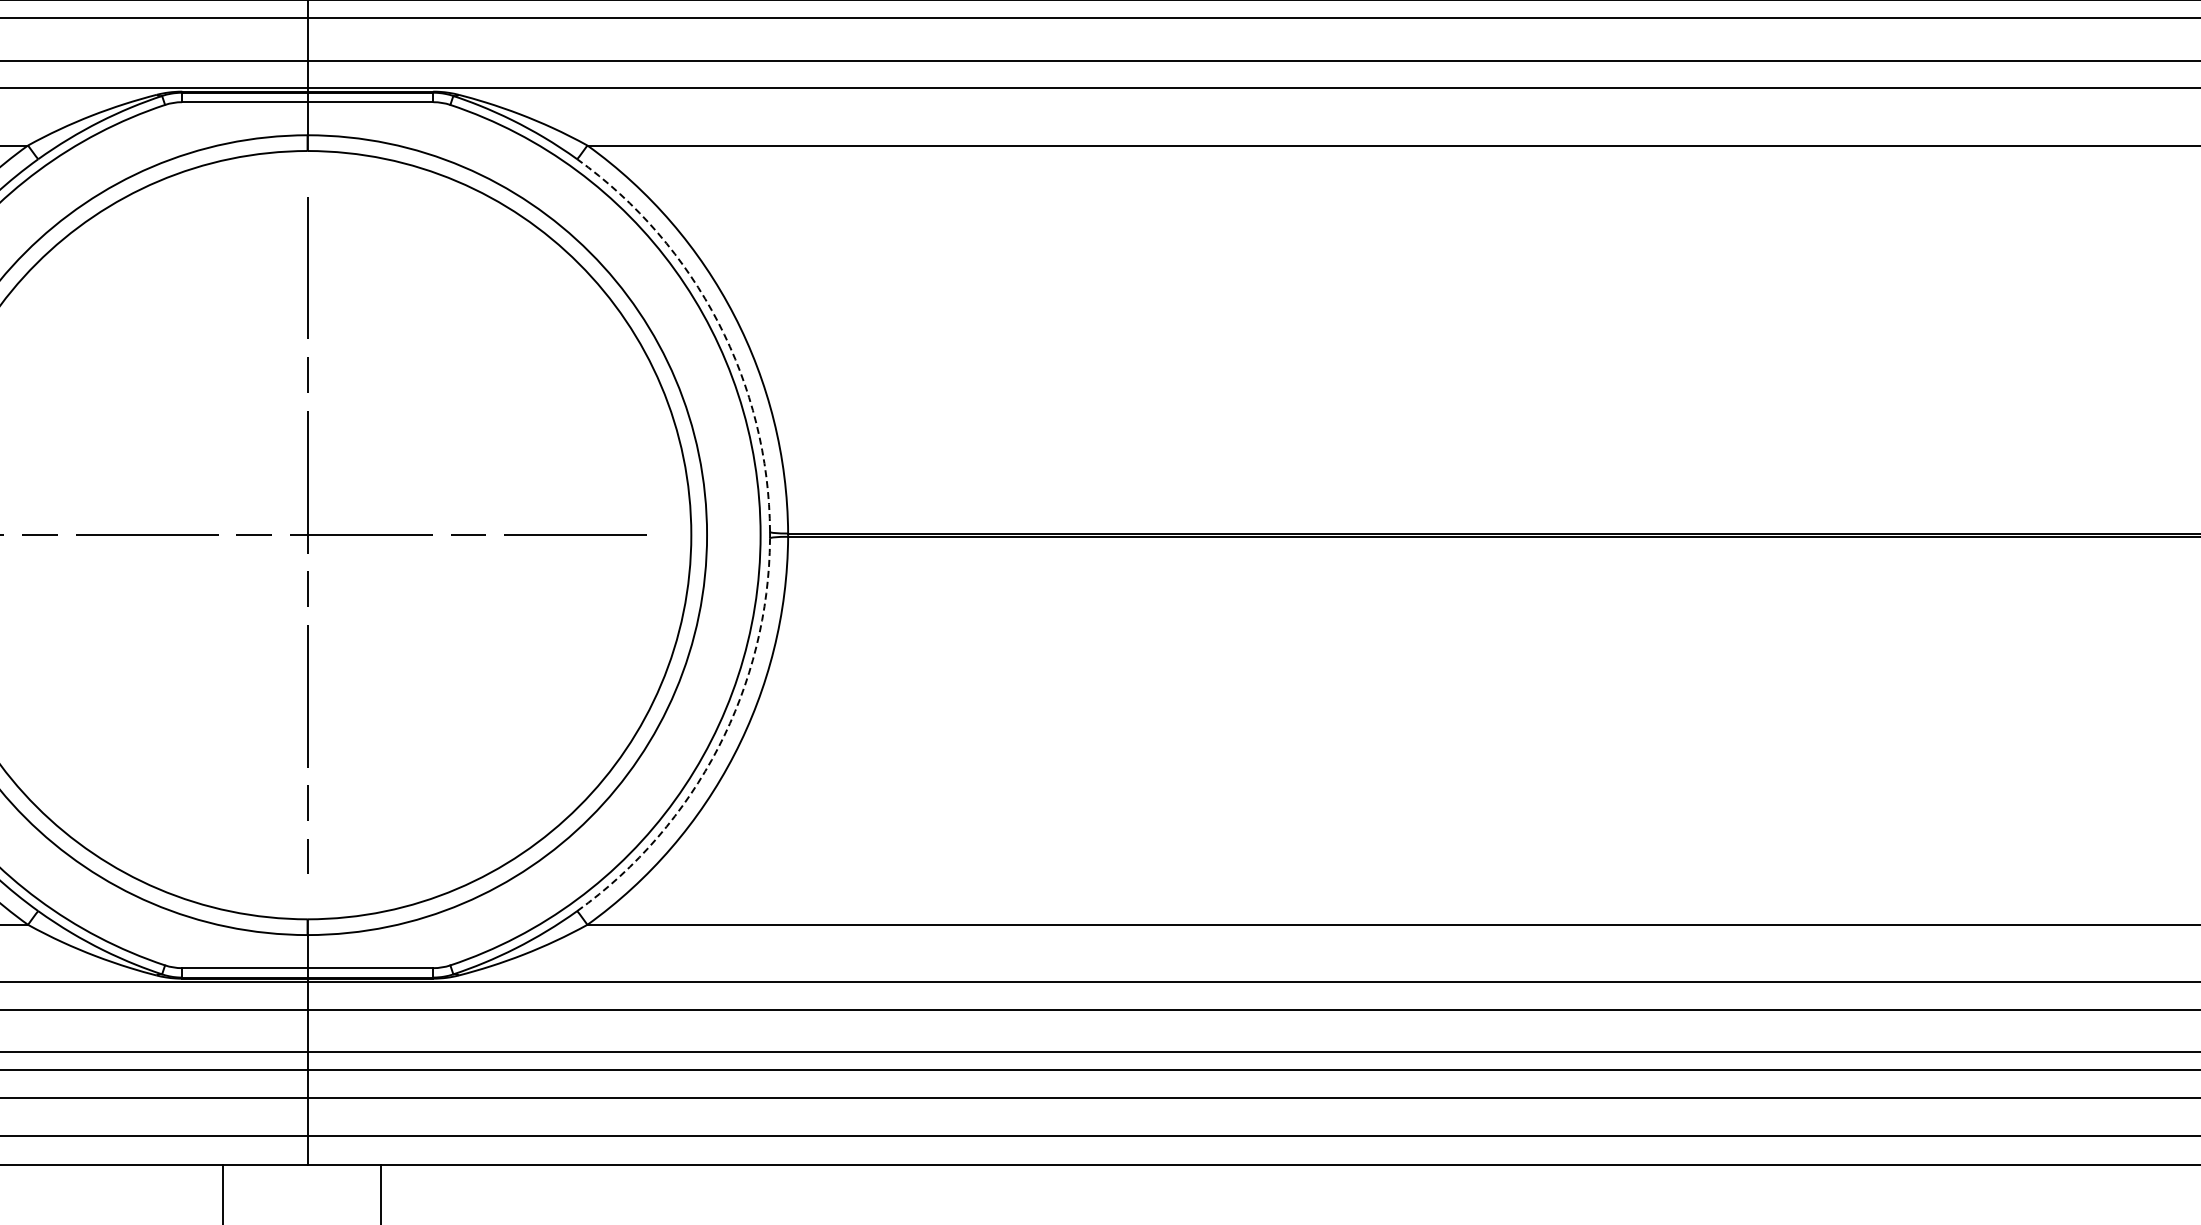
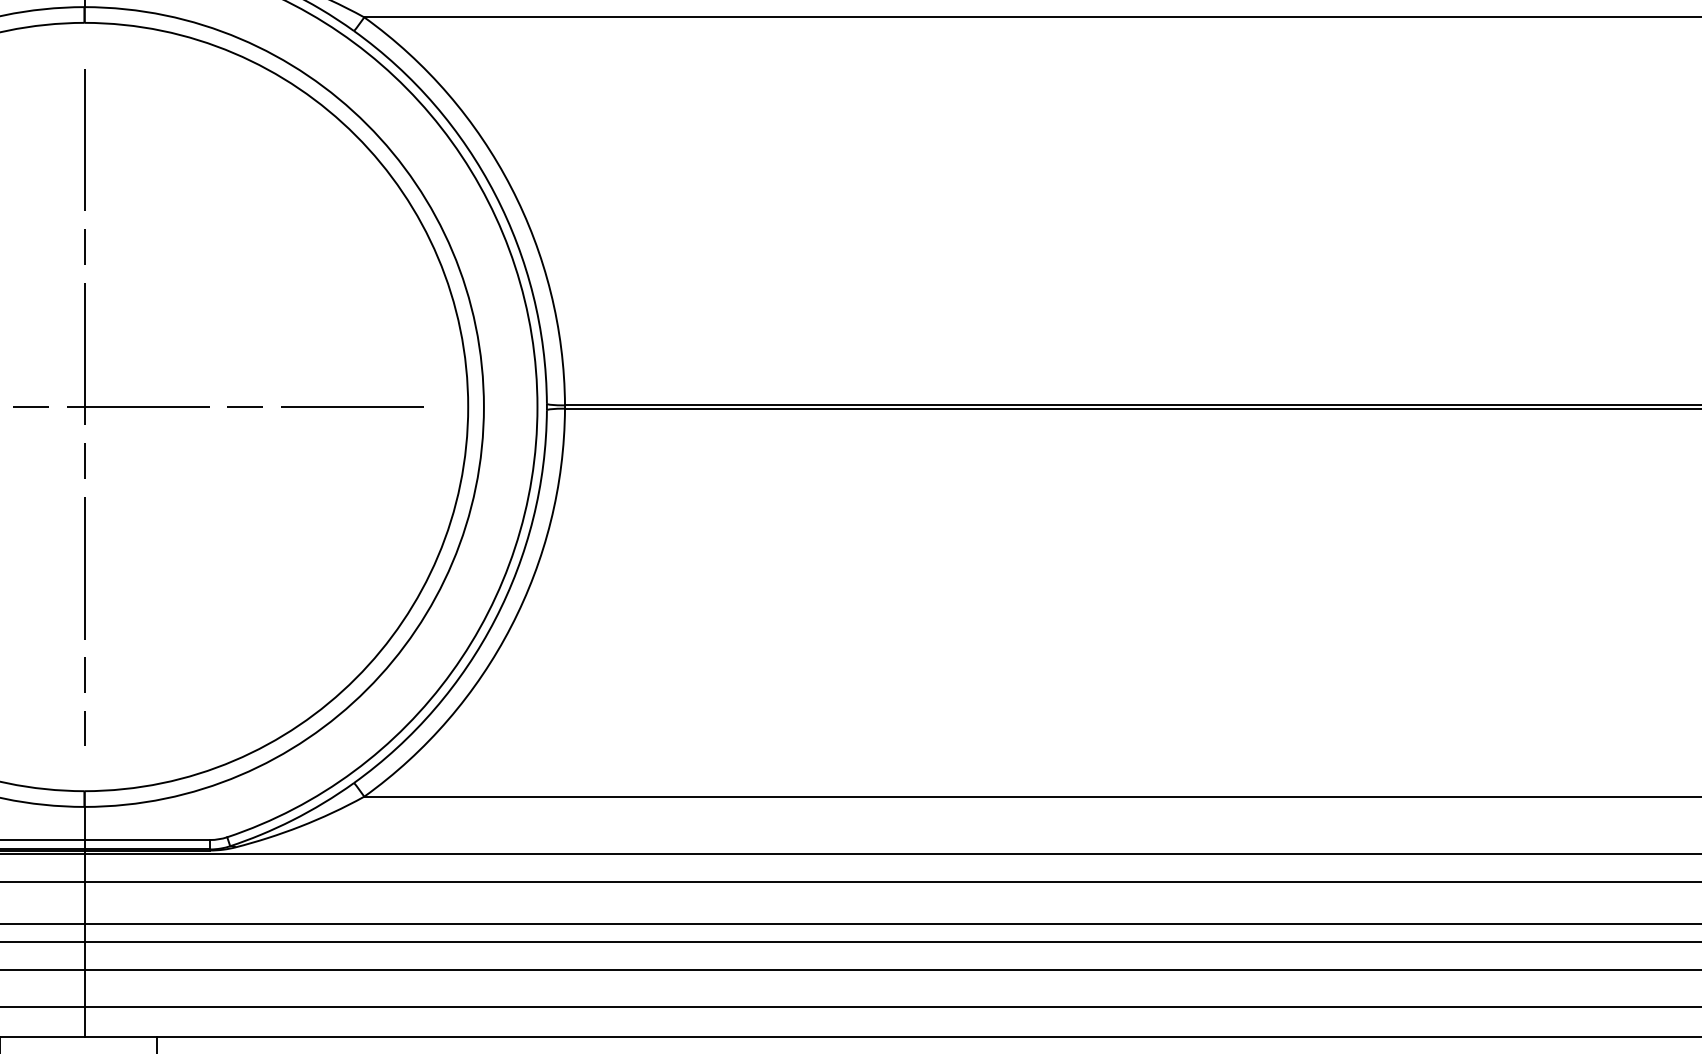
arc: (718, 322) -> (495, 194), dashed -> solid
arc: (718, 747) -> (495, 619), dashed -> solid

